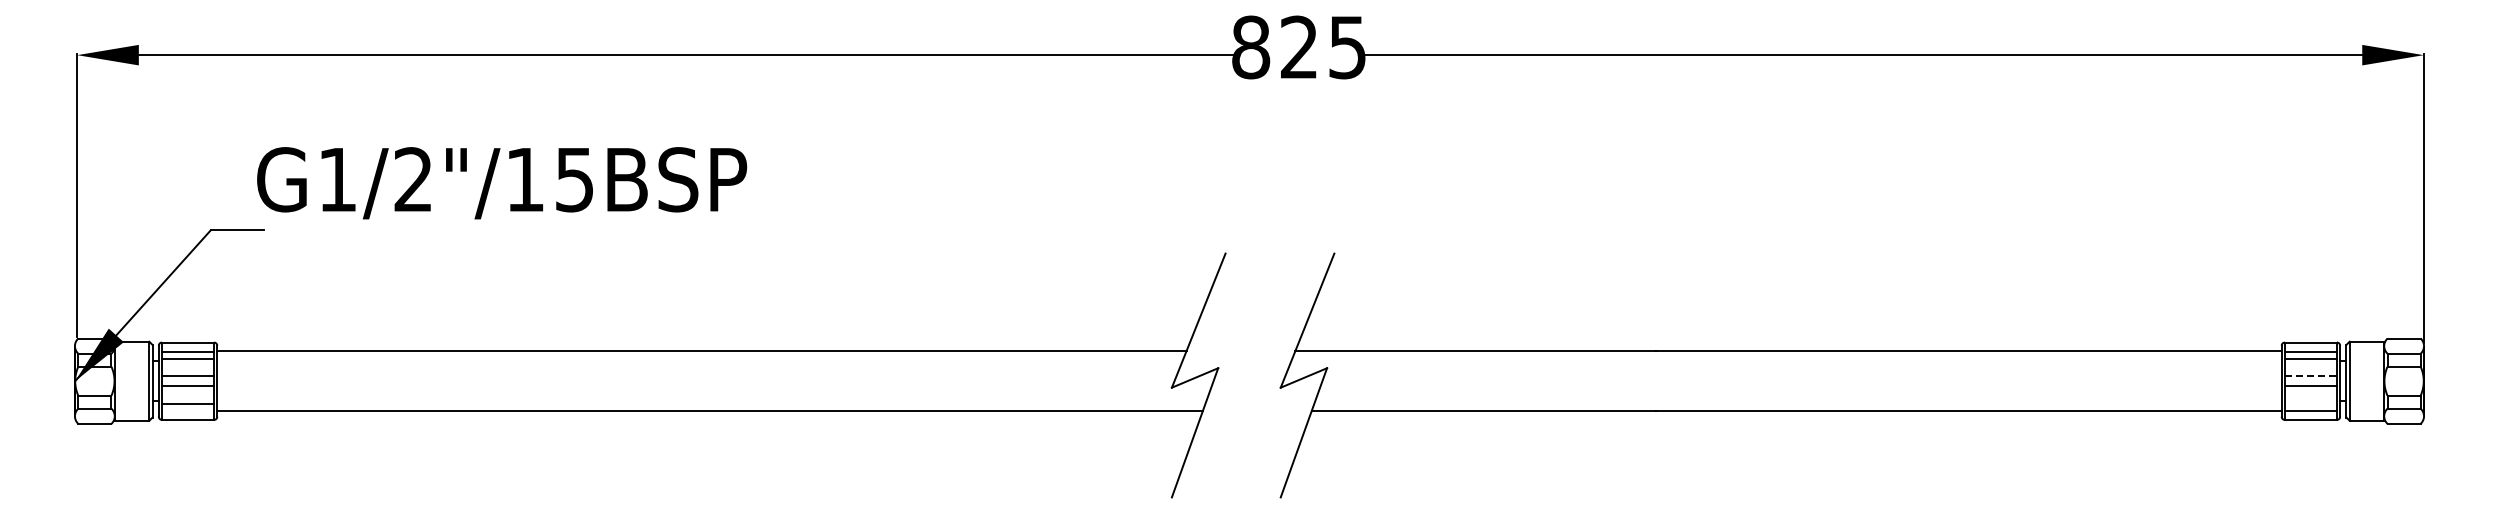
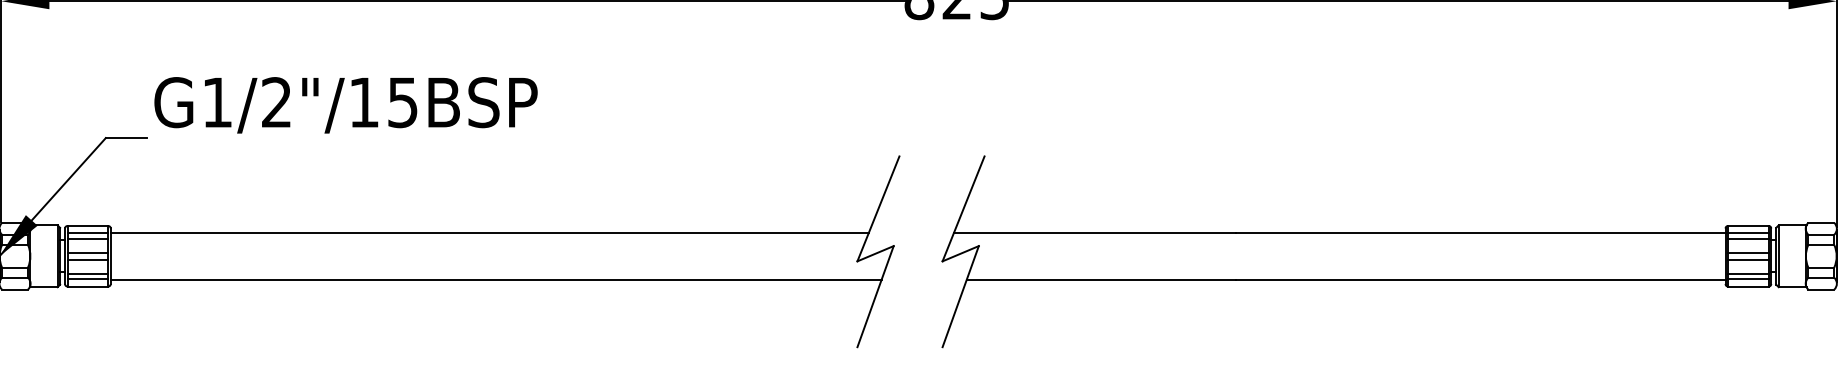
text: (502, 183) -> (346, 105), moved
line: (2311, 376) -> (1748, 252), dashed -> solid
line: (2310, 403) -> (1748, 273), added
line: (188, 410) -> (88, 279), added

